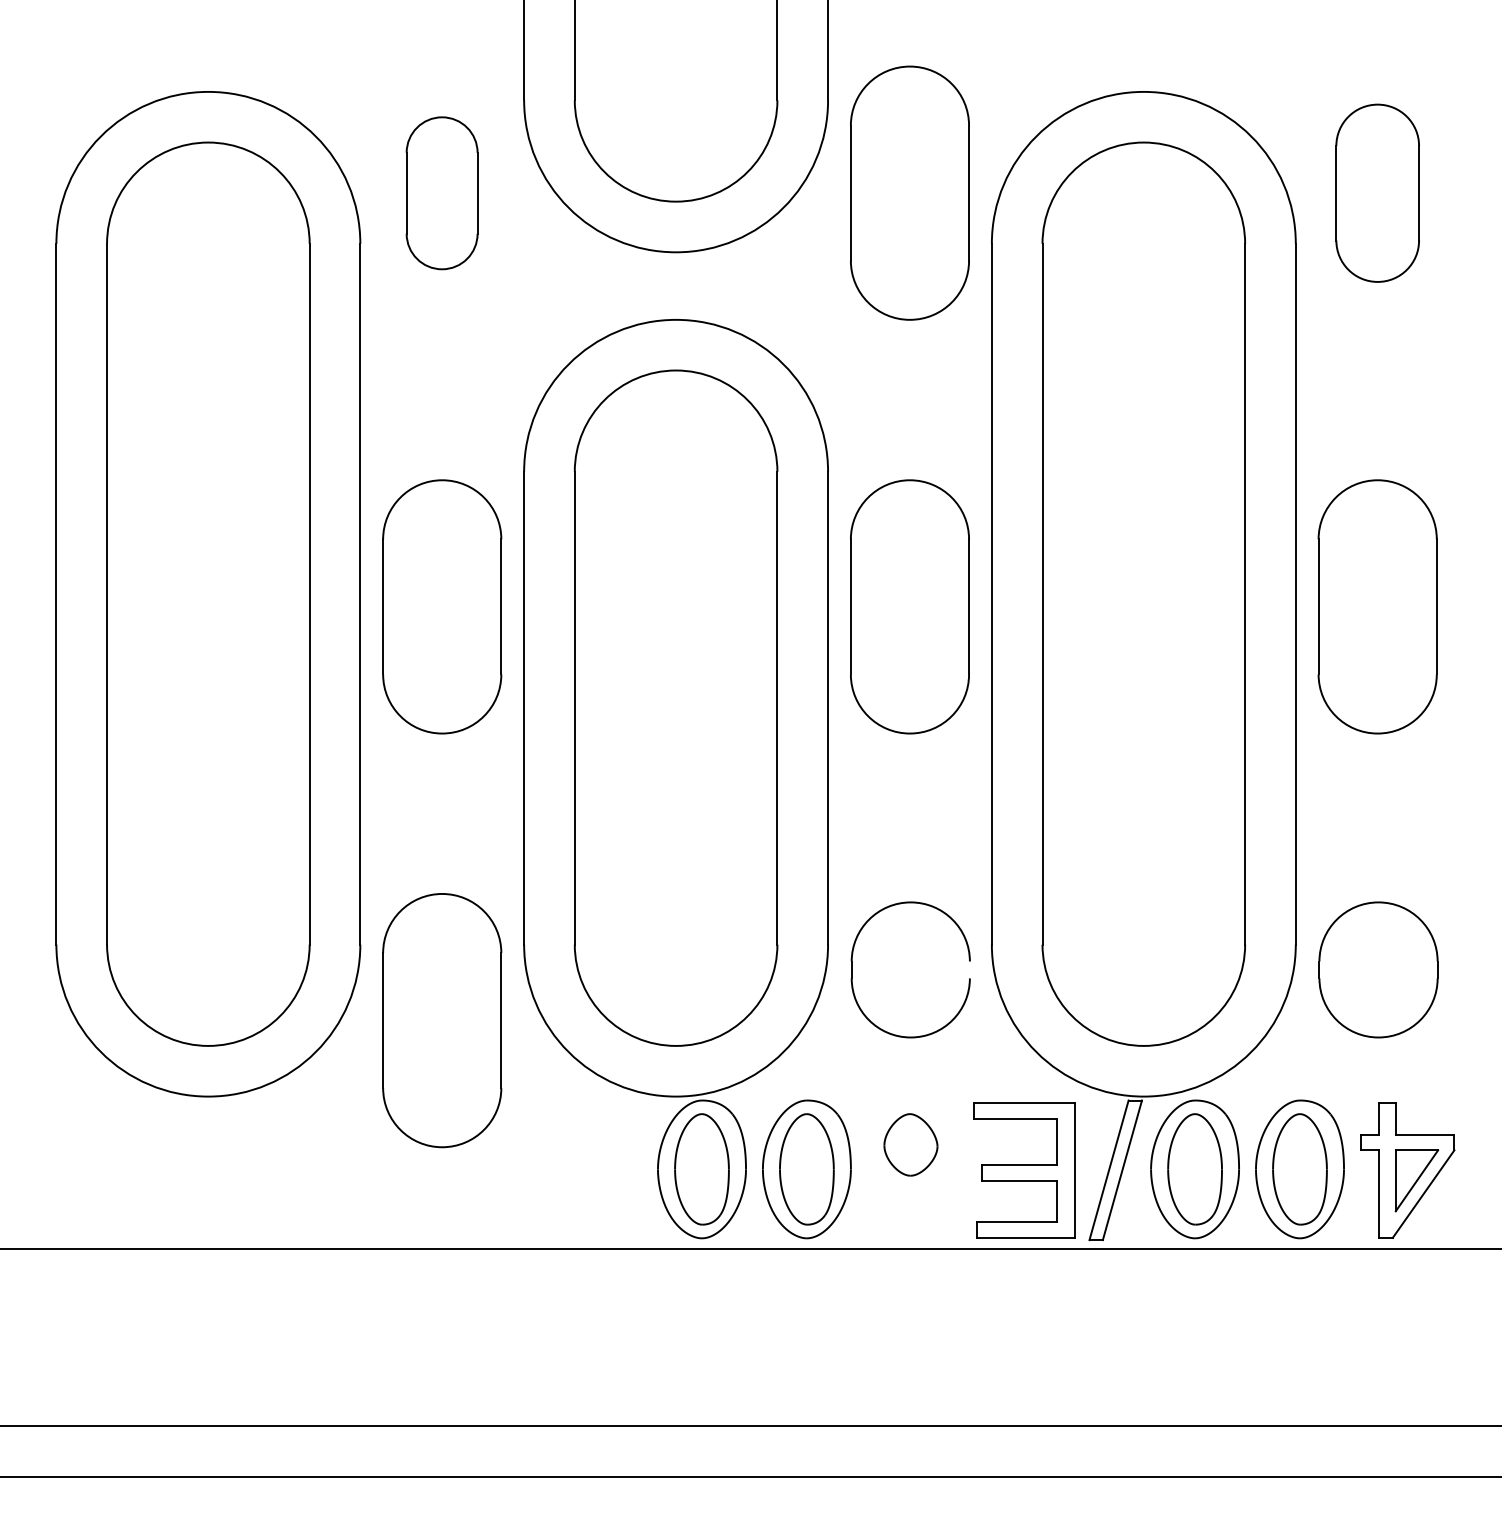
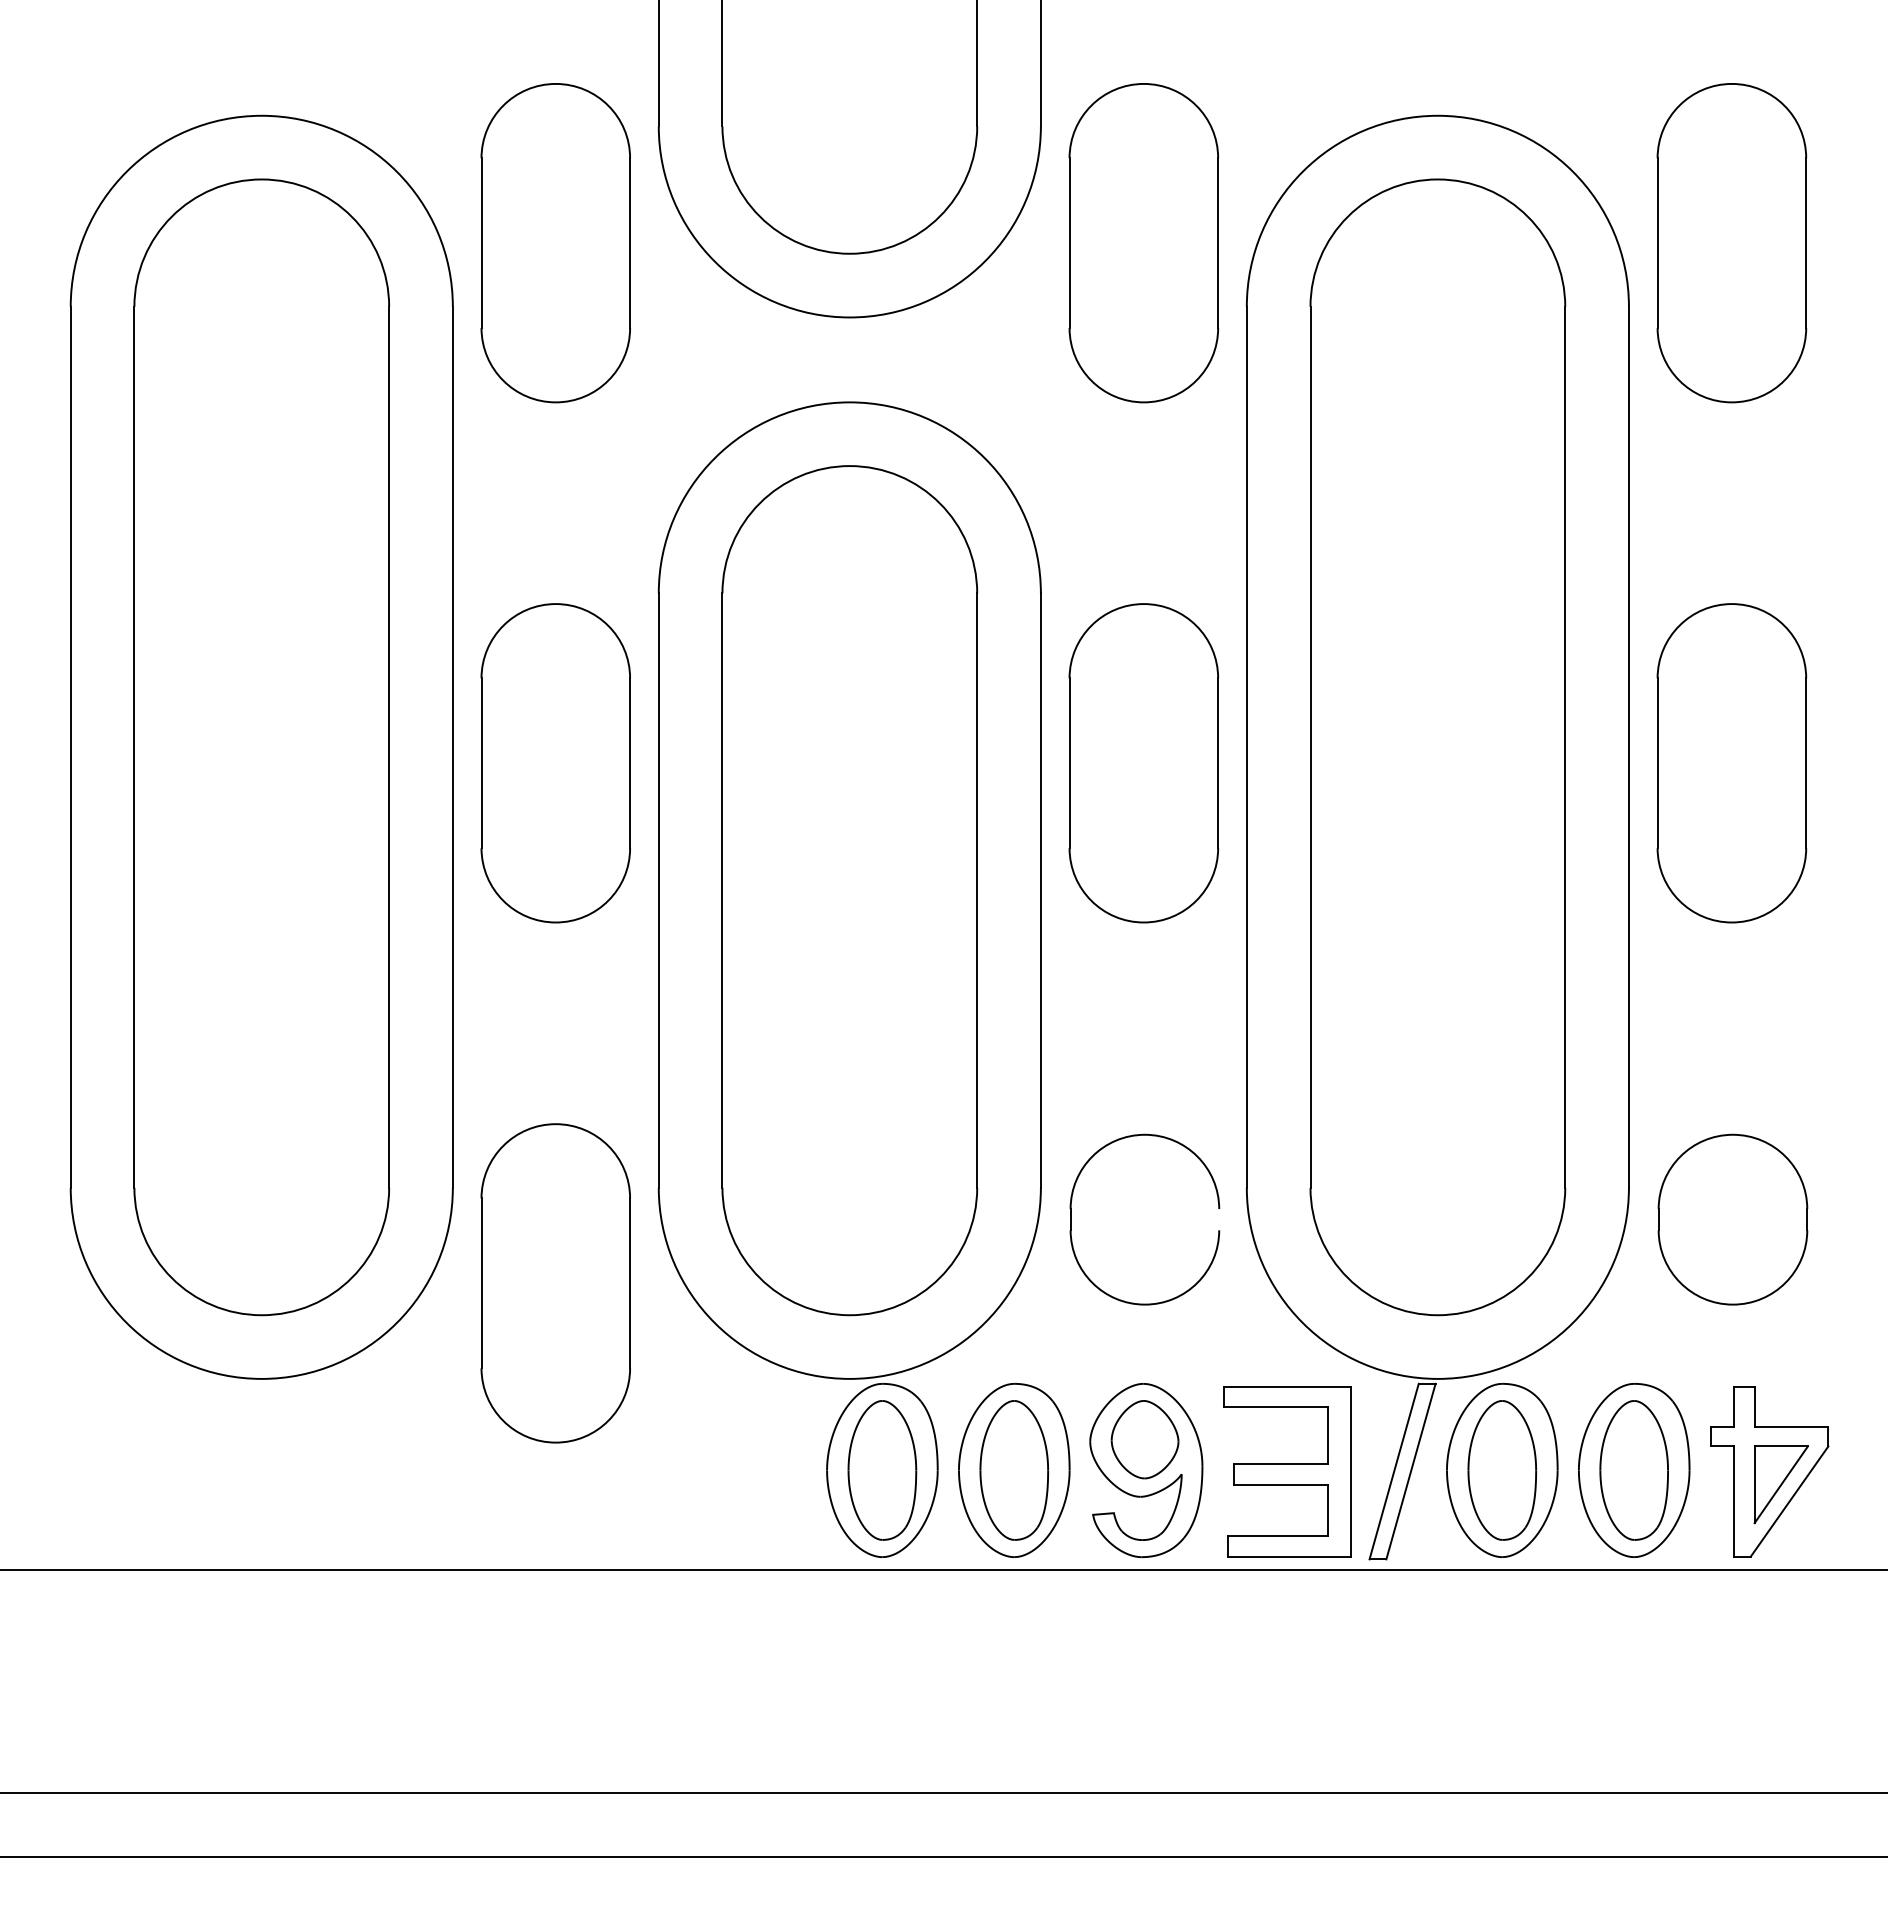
part: (441, 193) -> (555, 243), size x1.67
part: (1377, 193) -> (1731, 243), size x1.43
part: (912, 1169) -> (1146, 1470), added

